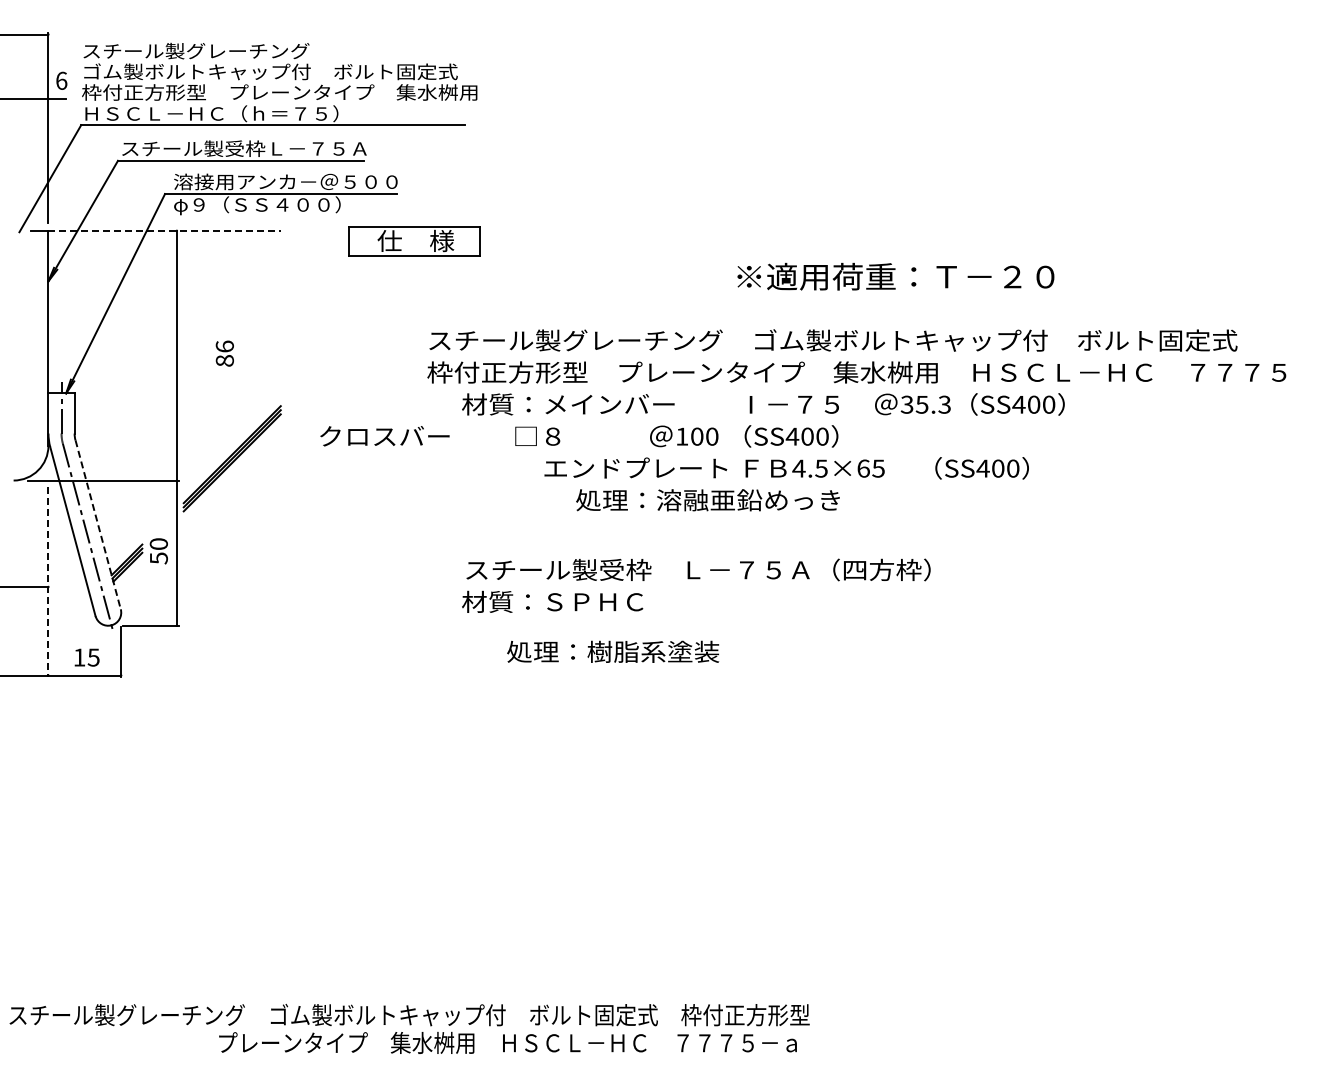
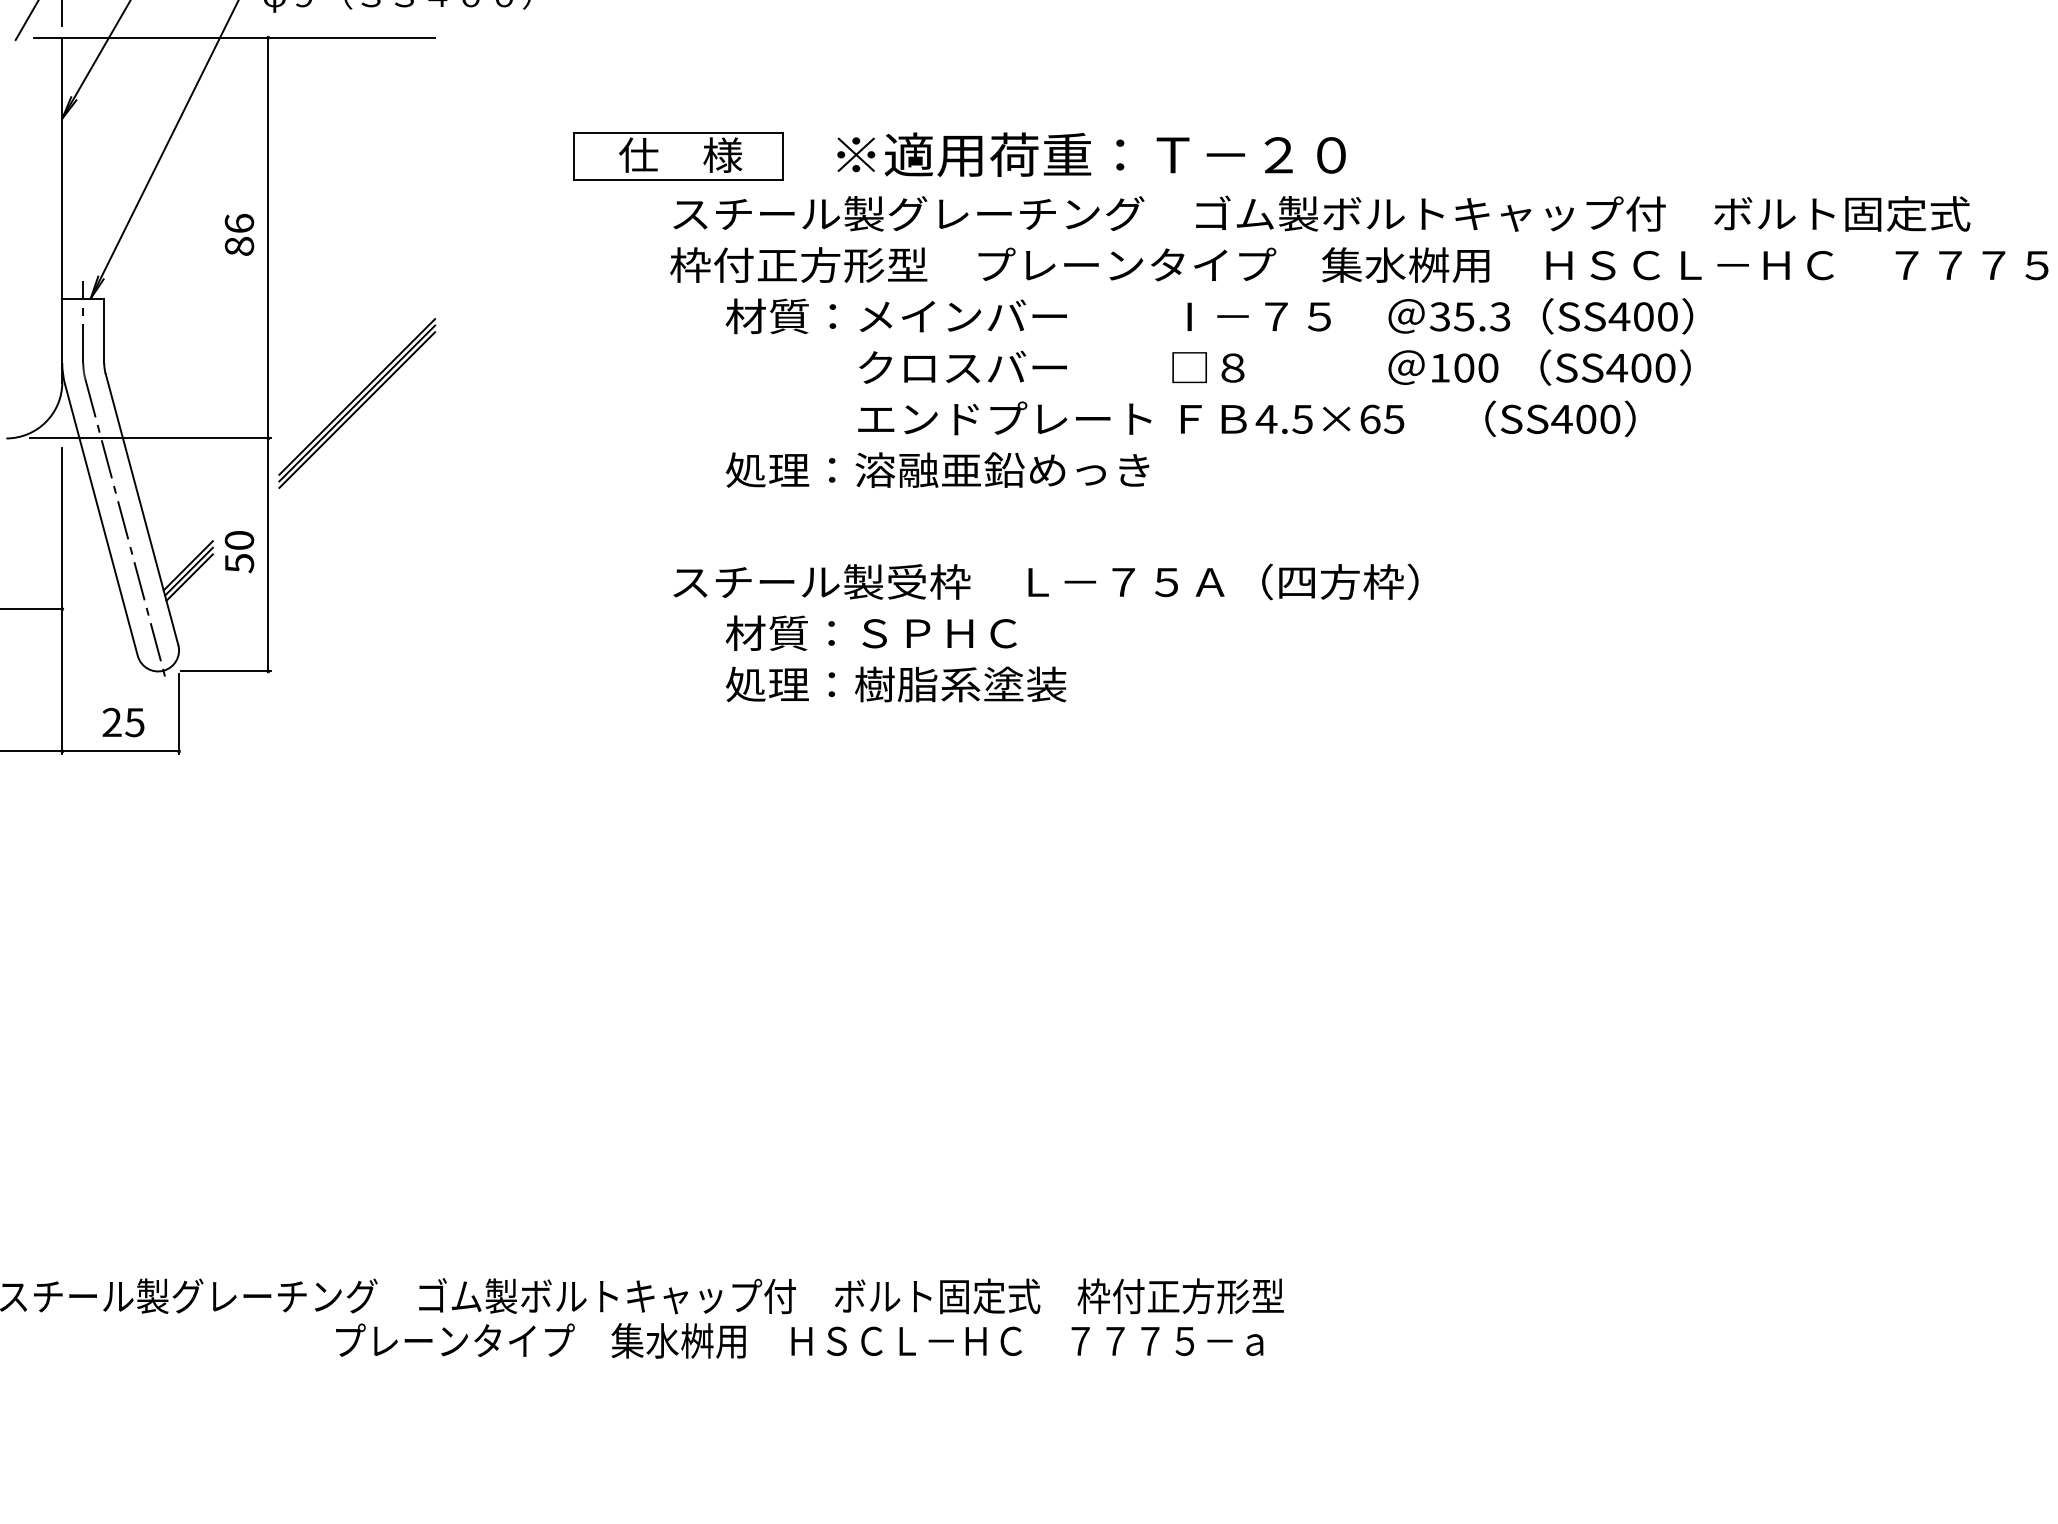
line: (165, 230) -> (250, 37), dashed -> solid
part: (414, 241) -> (678, 155), moved
text: (895, 276) -> (1090, 154), moved
text: (224, 353) -> (238, 234), moved
text: (579, 436) -> (1275, 367), moved
text: (707, 500) -> (936, 470), moved
line: (98, 525) -> (142, 510), dashed -> solid
text: (698, 569) -> (1045, 581), moved
line: (48, 582) -> (62, 602), dashed -> solid
text: (613, 651) -> (896, 683), moved
text: (79, 657) -> (112, 722), 15 -> 25

